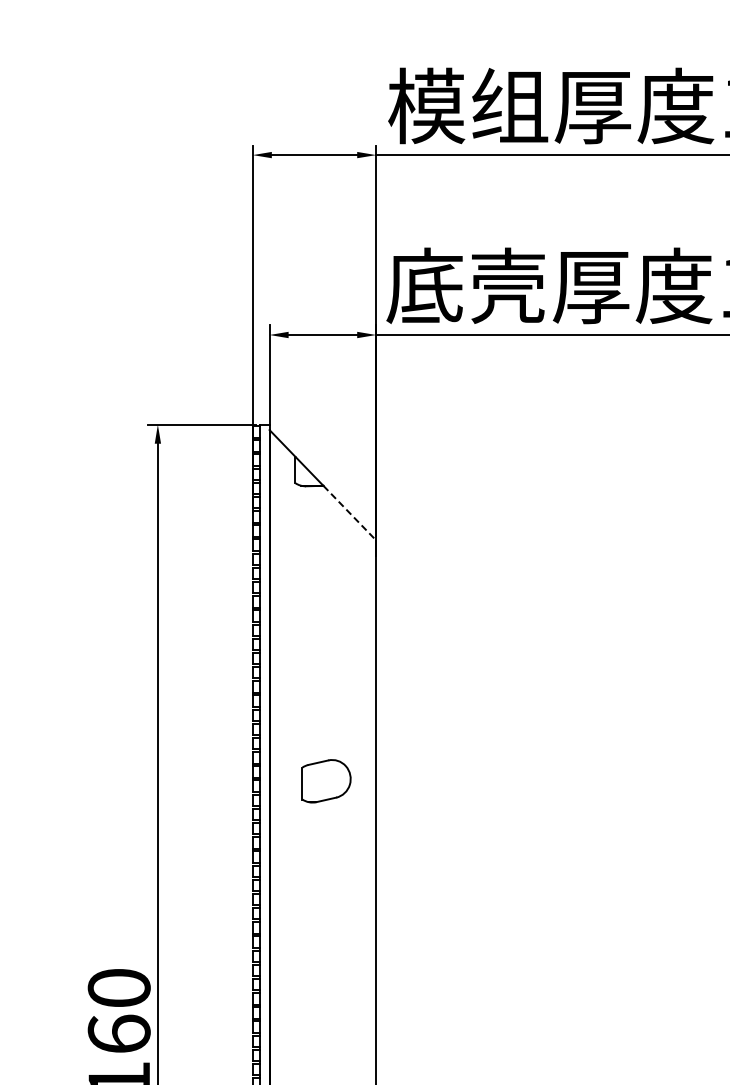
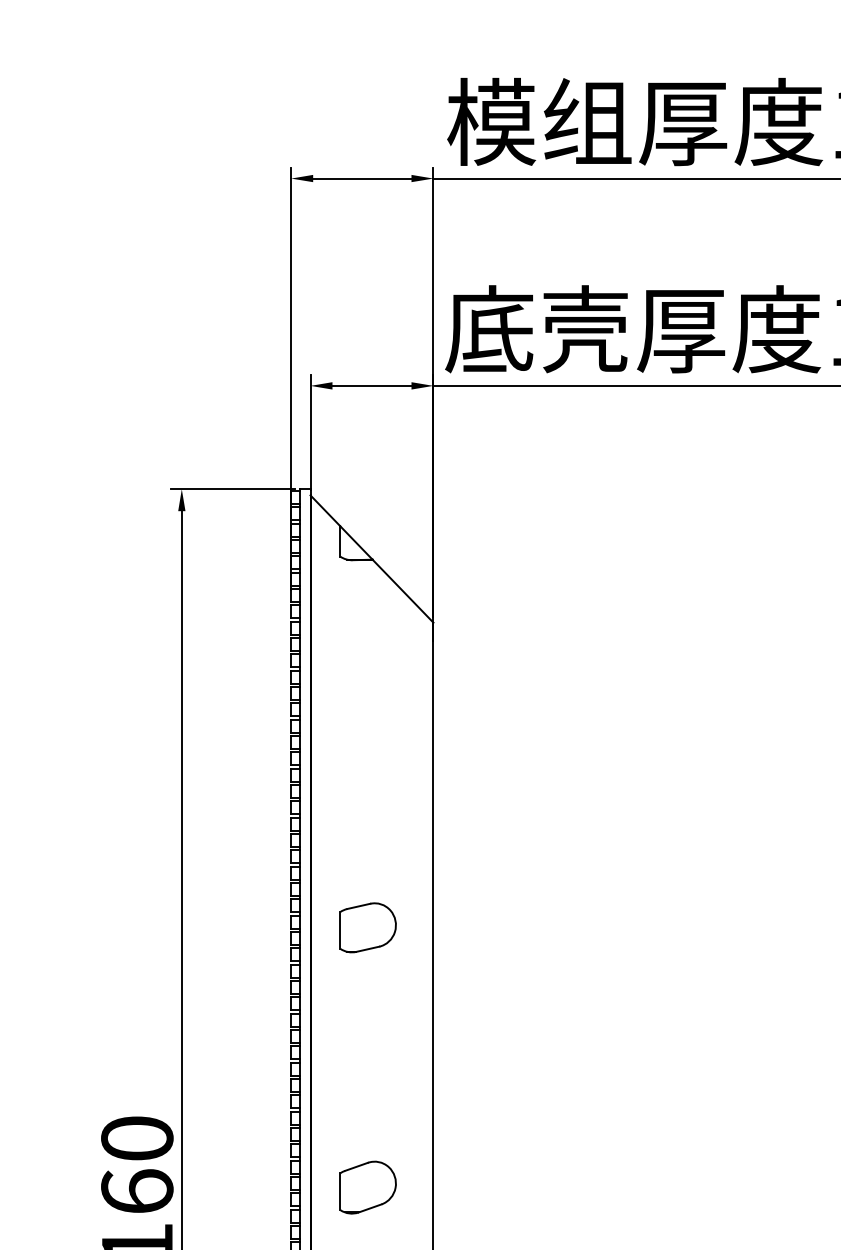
line: (349, 513) -> (402, 591), dashed -> solid
part: (326, 781) -> (368, 928), moved
part: (319, 1030) -> (368, 1187), added

